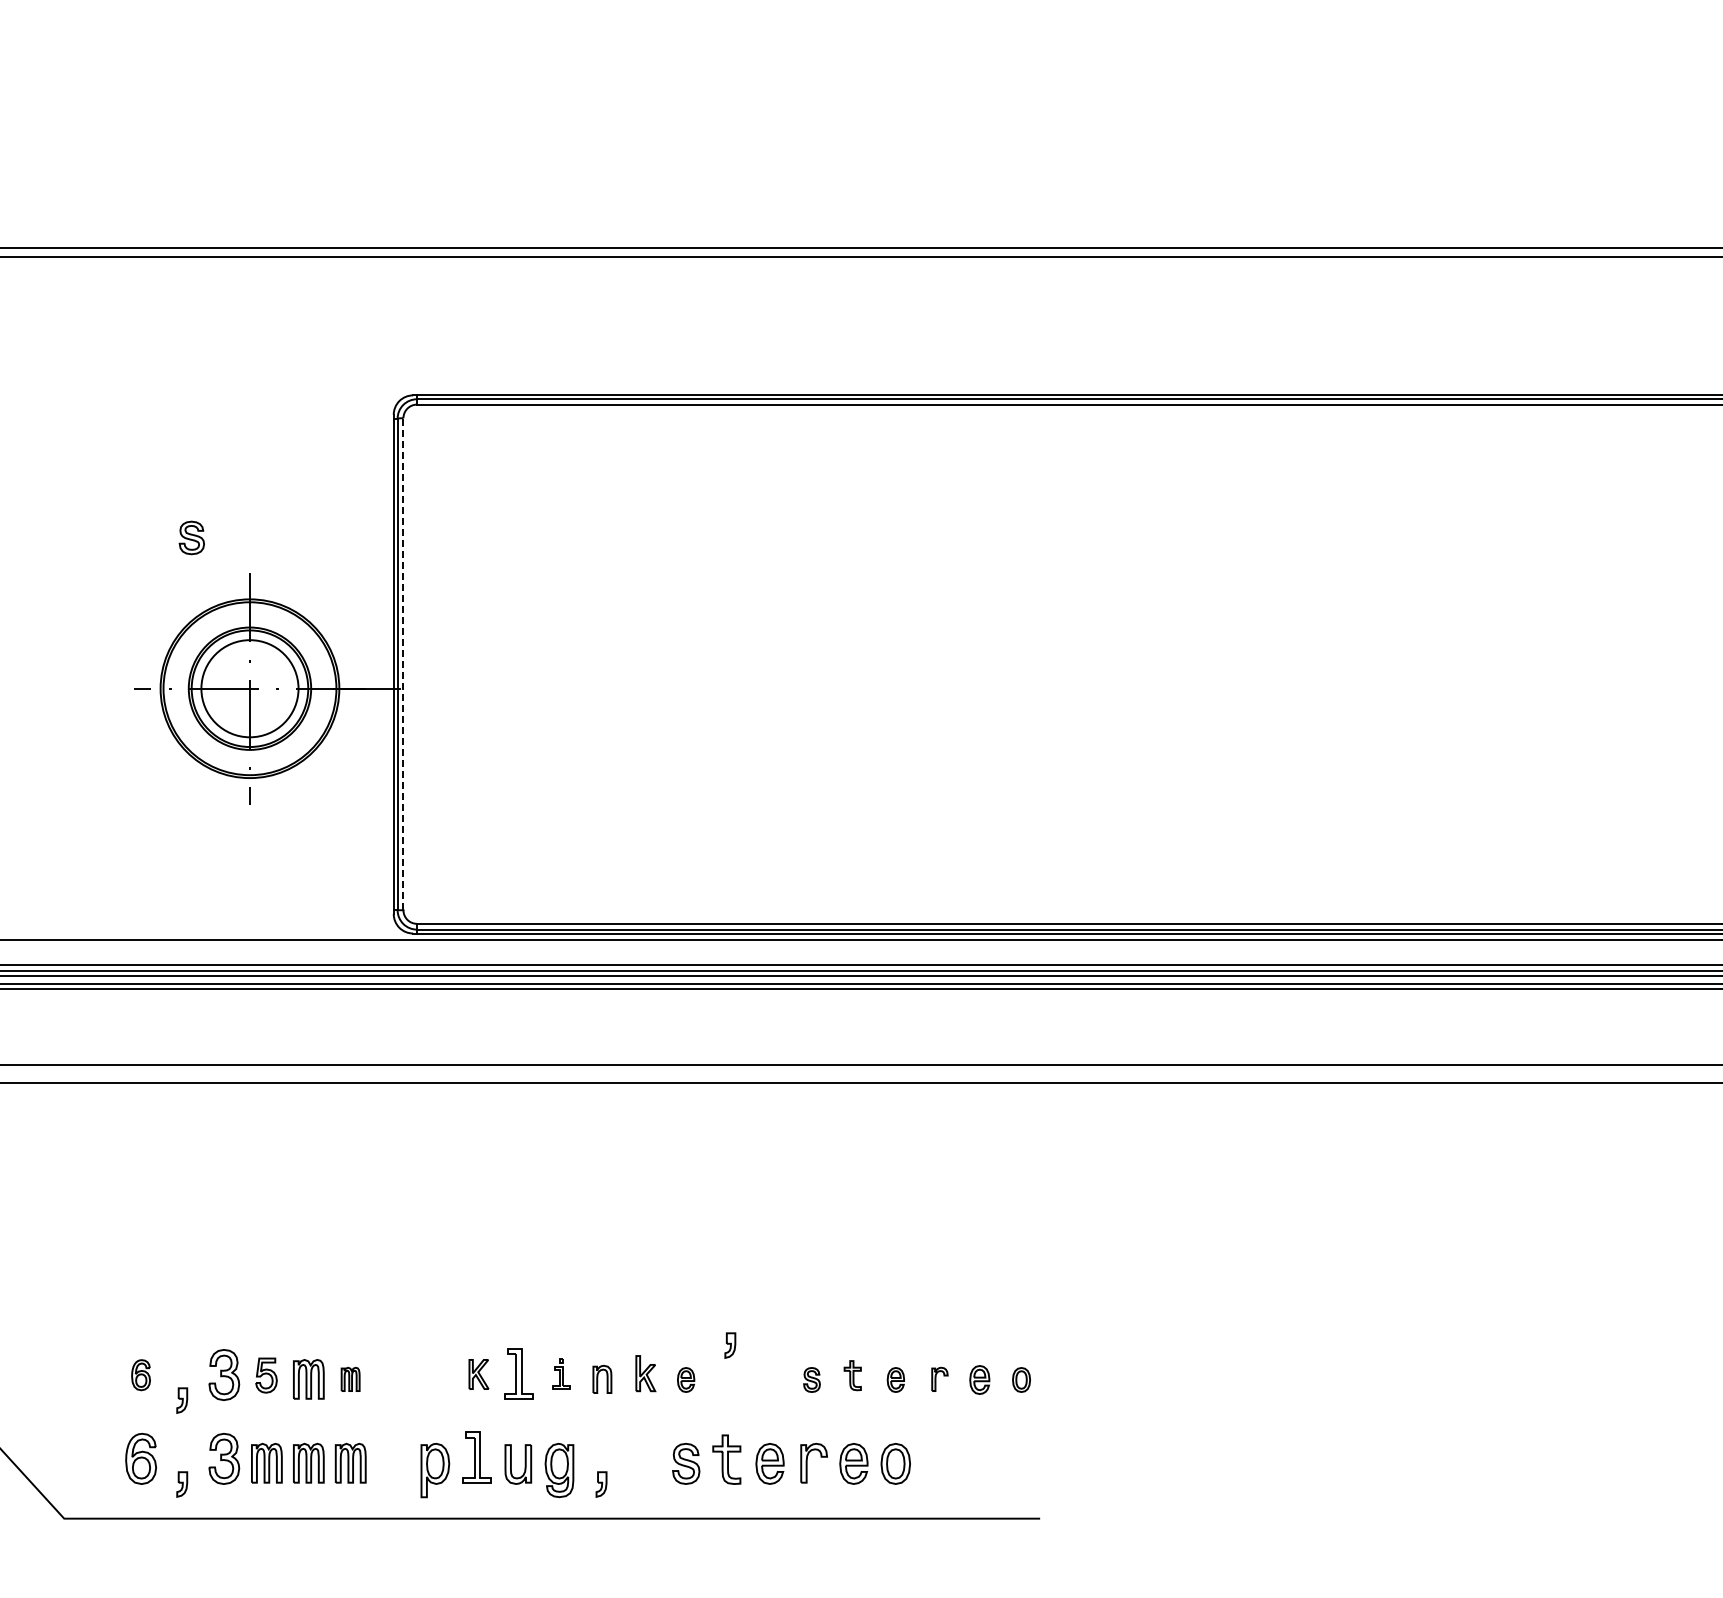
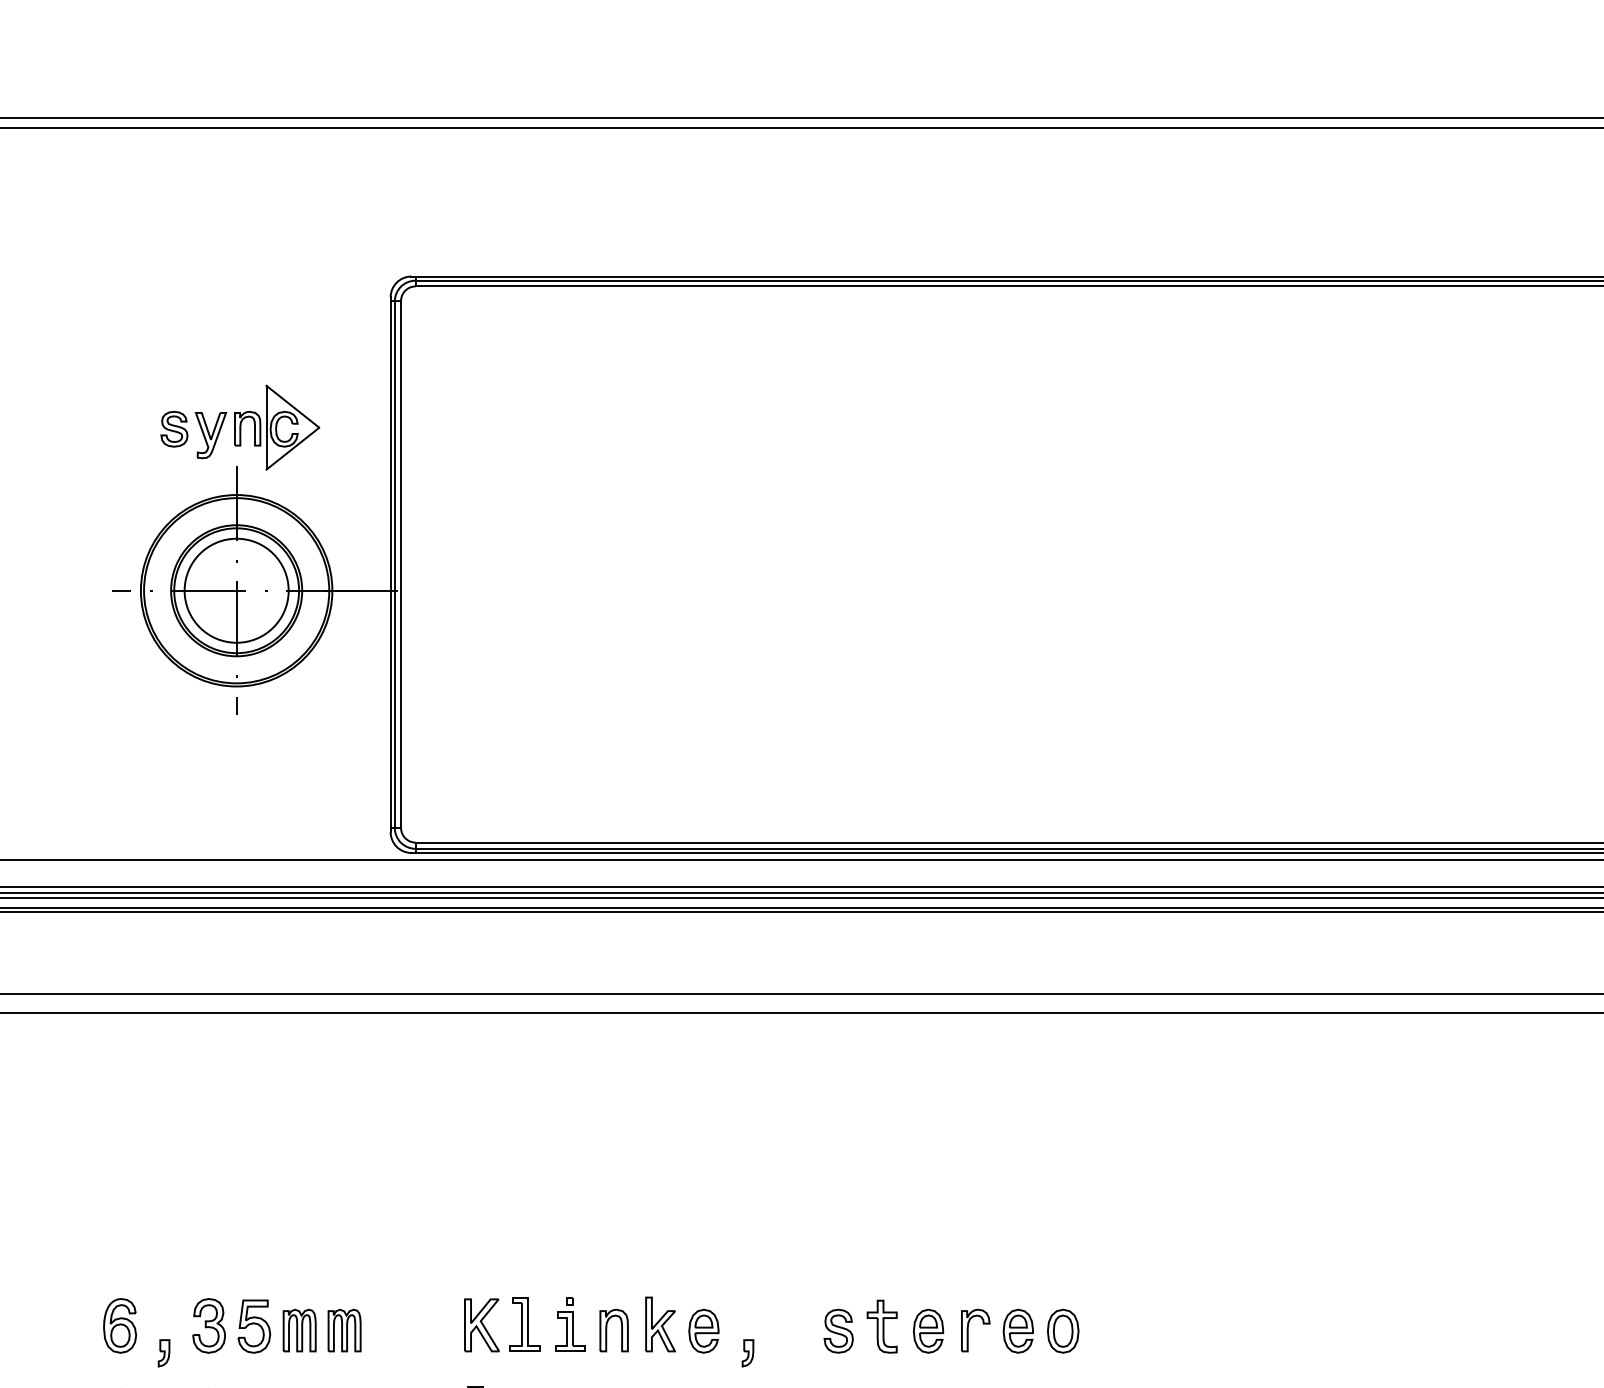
part: (268, 536) -> (256, 427), added
line: (403, 663) -> (401, 563), dashed -> solid
part: (730, 1345) -> (748, 1353), moved
part: (561, 1373) -> (570, 1324), size x1.67
part: (645, 1373) -> (660, 1324), size x1.43
part: (478, 1374) -> (481, 1325), size x1.67
part: (140, 1375) -> (119, 1326), size x1.67
part: (266, 1375) -> (254, 1326), size x1.43
part: (852, 1375) -> (882, 1326), size x1.67
part: (350, 1379) -> (344, 1330), size x1.67
part: (602, 1379) -> (614, 1330), size x1.43
part: (685, 1379) -> (703, 1330), size x1.67
part: (811, 1379) -> (838, 1330), size x1.67
part: (895, 1379) -> (928, 1330), size x1.67
part: (939, 1379) -> (975, 1330), size x1.67
part: (979, 1379) -> (1018, 1330), size x1.43
part: (1021, 1379) -> (1063, 1330), size x1.67

